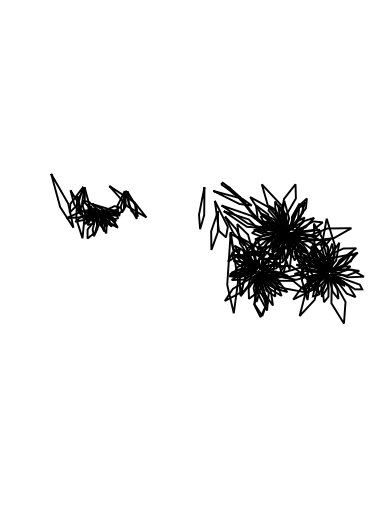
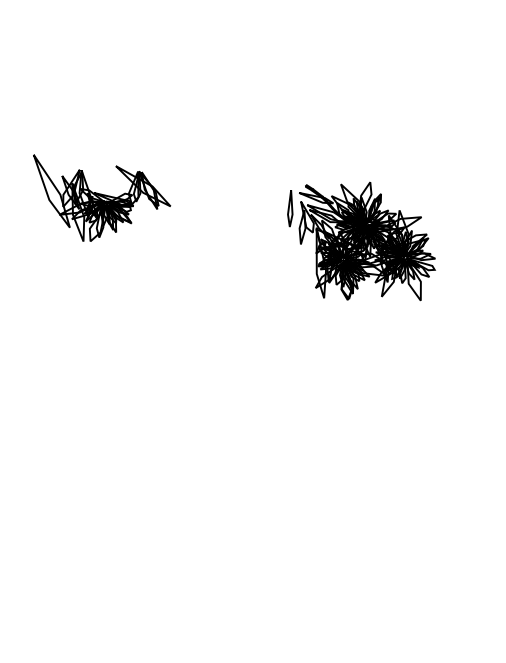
part: (280, 252) -> (361, 242), size x0.62

